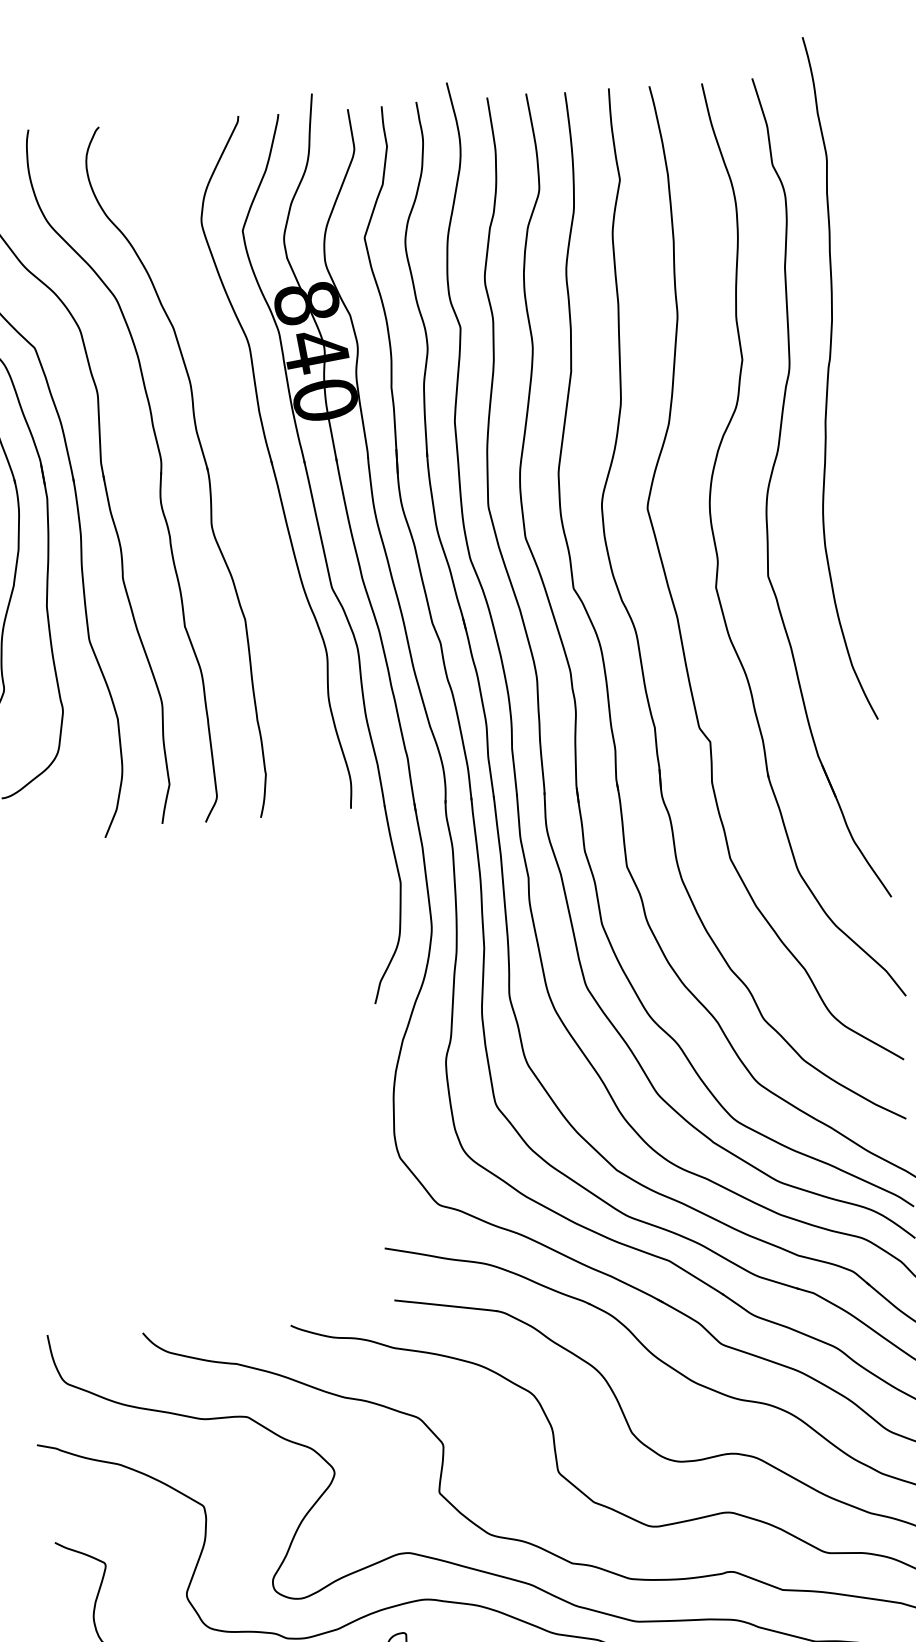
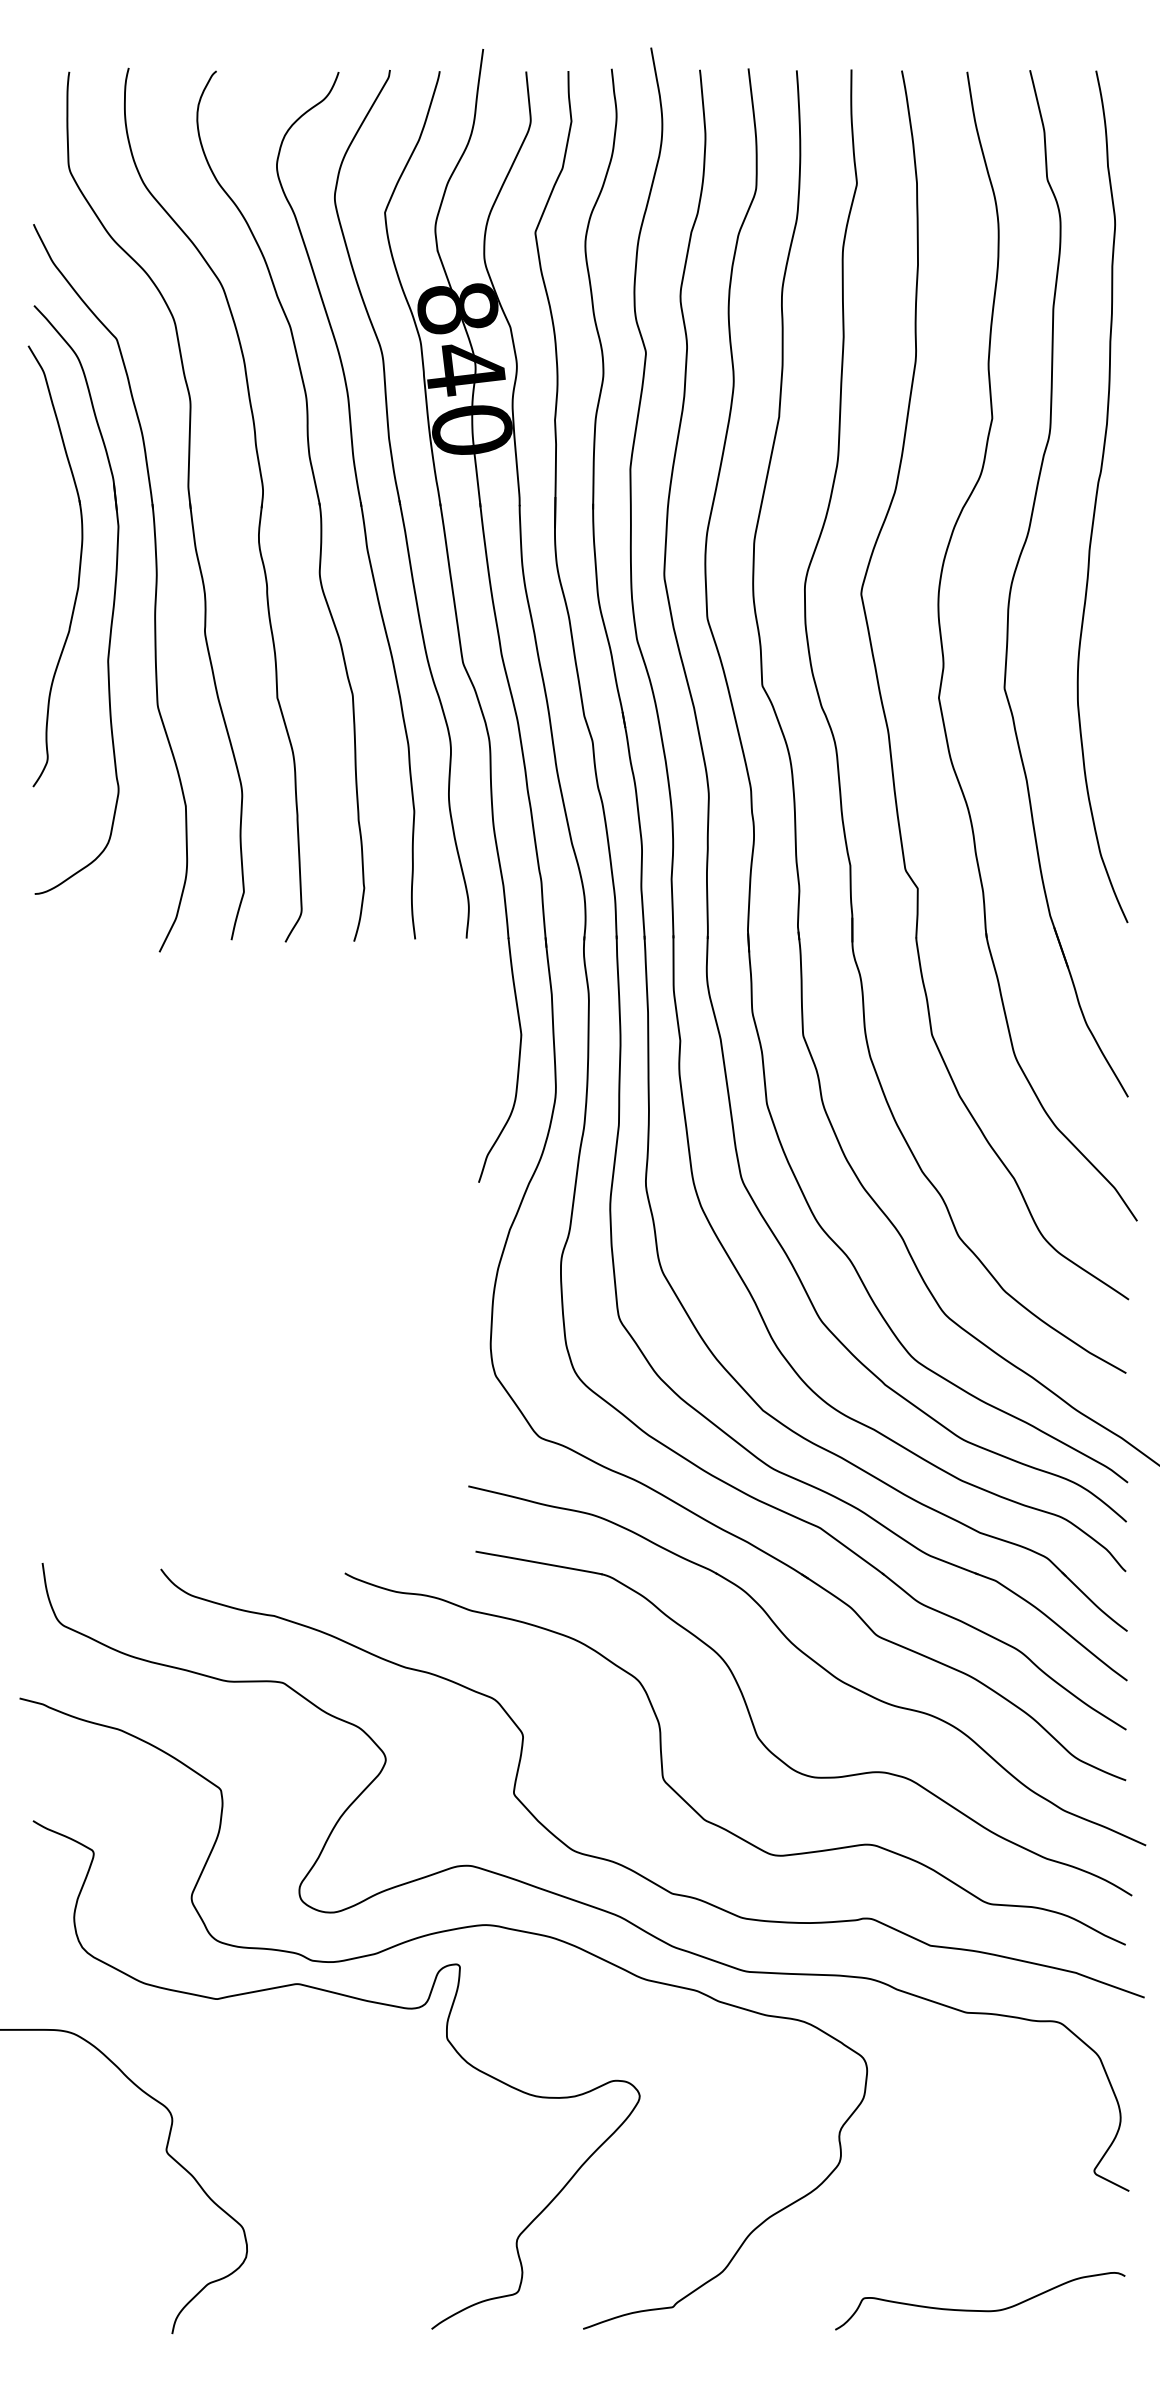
curve: (828, 378) -> (1097, 496), moved
part: (239, 464) -> (359, 502), added

